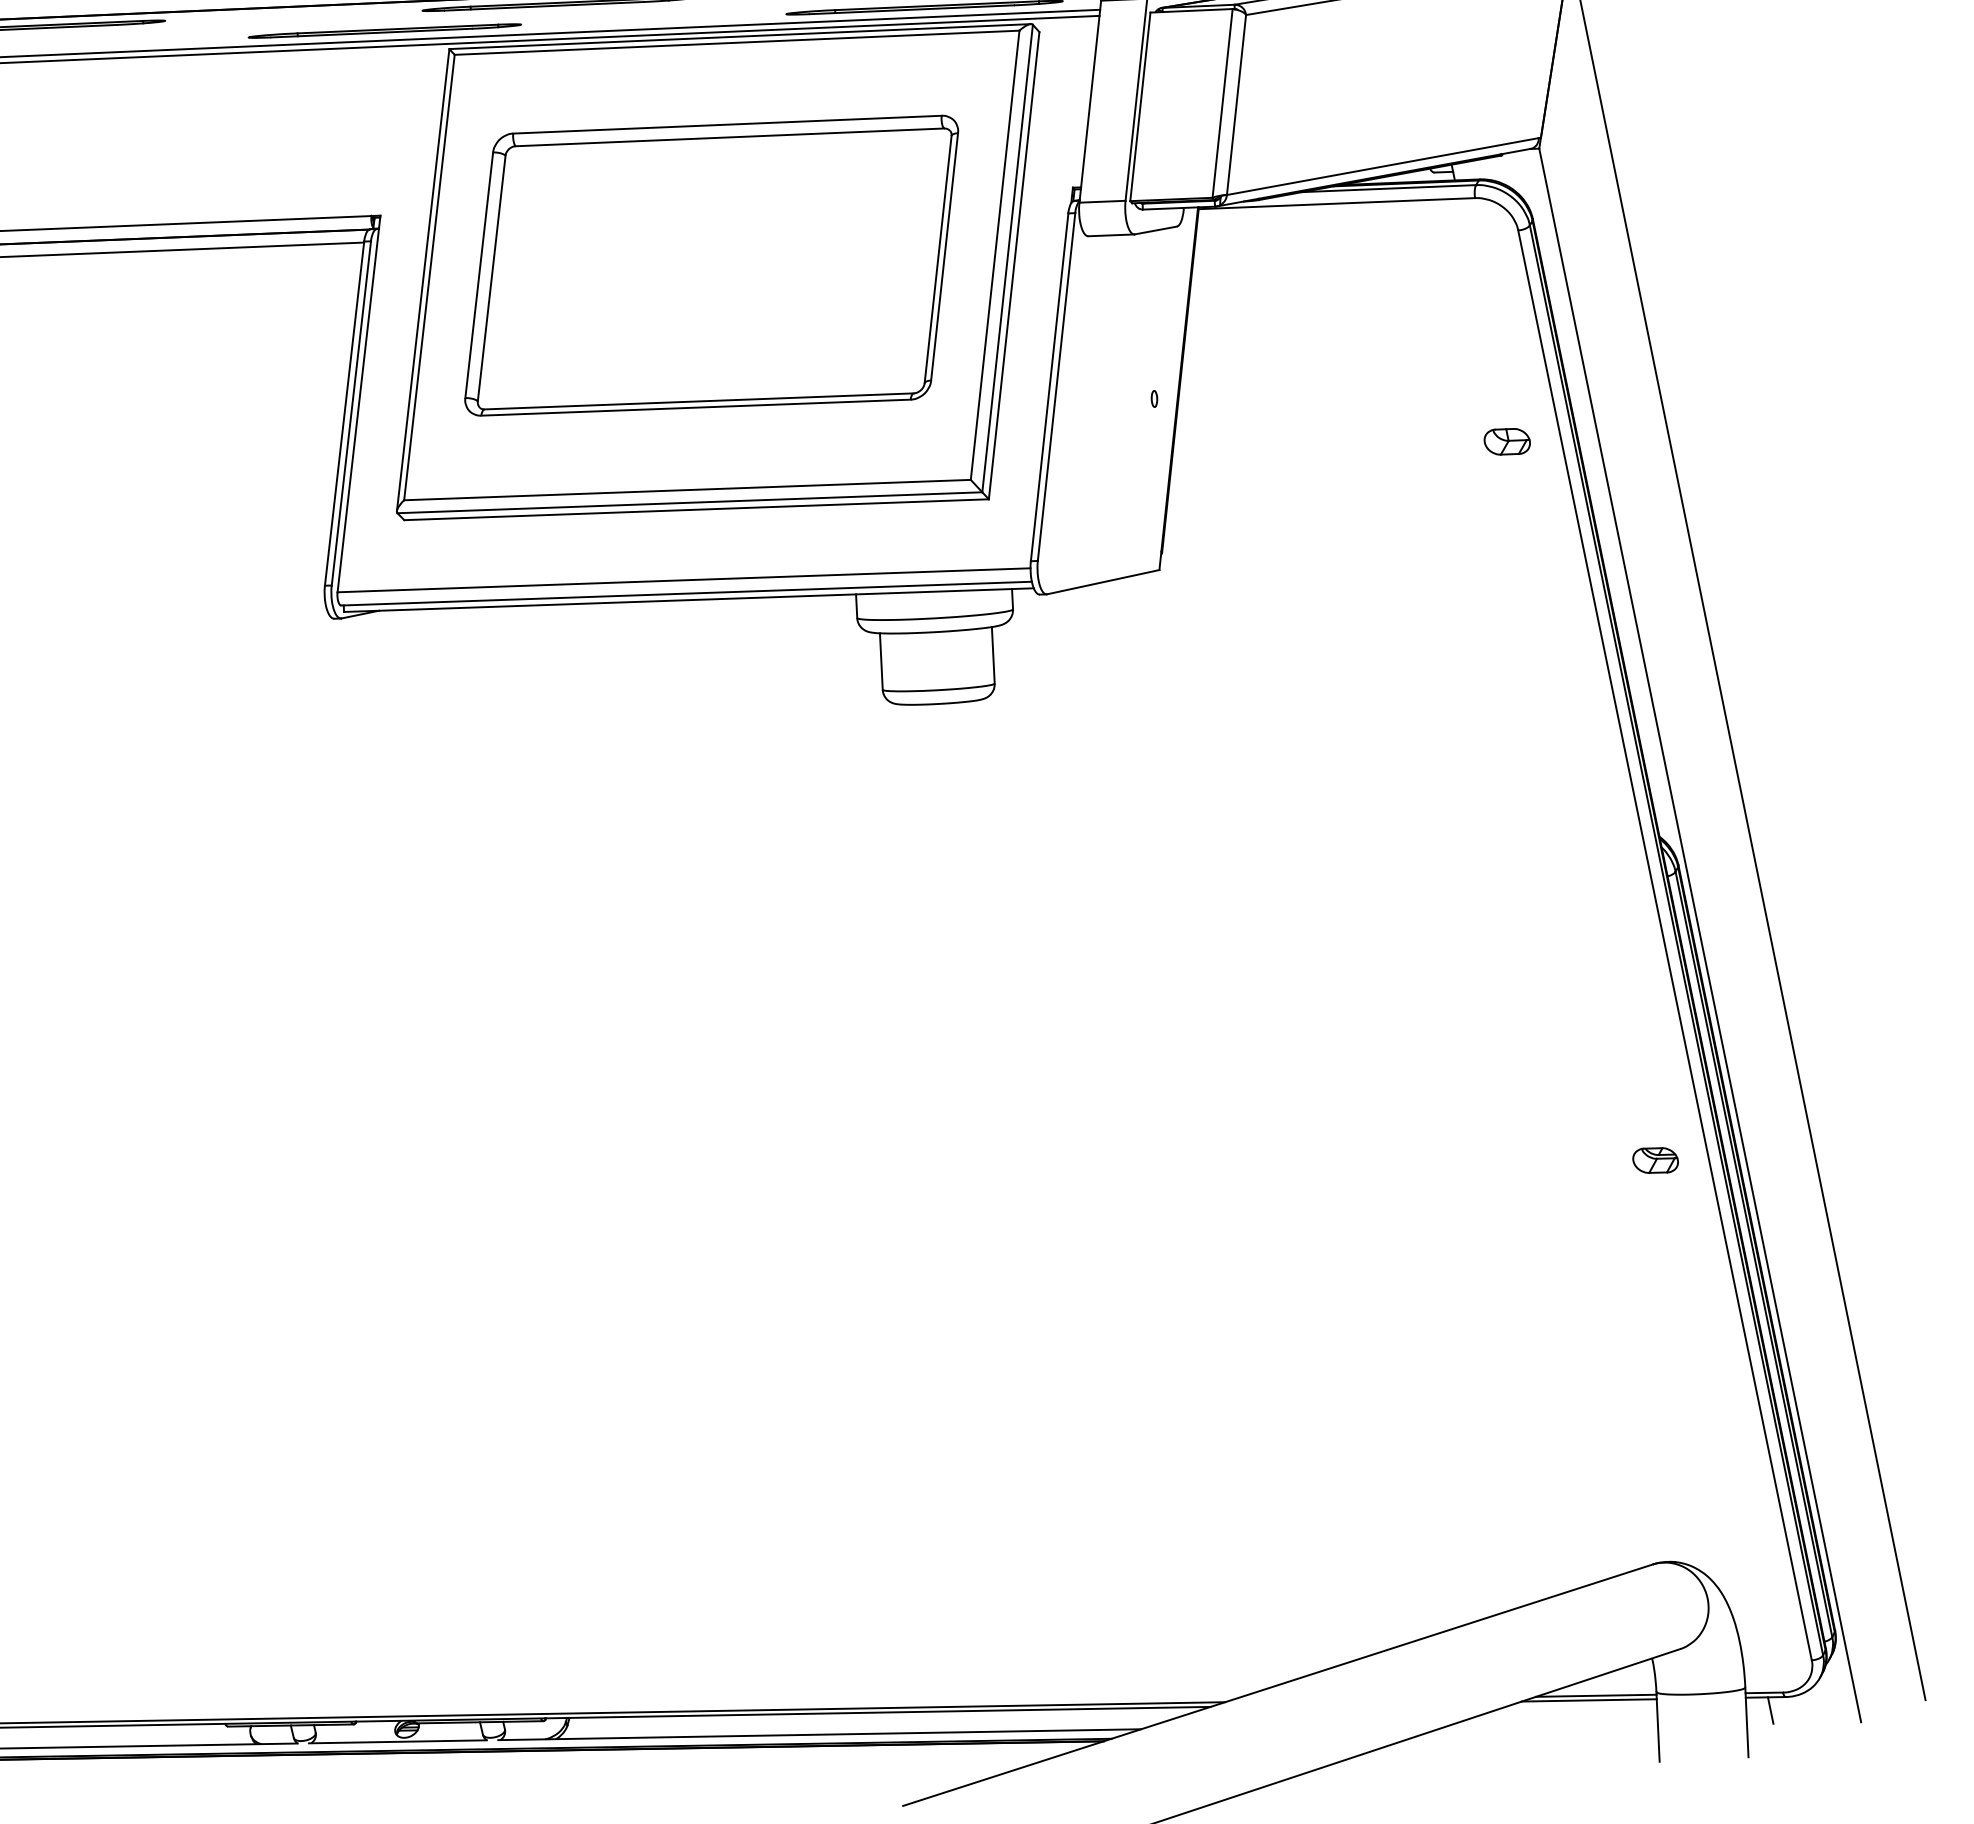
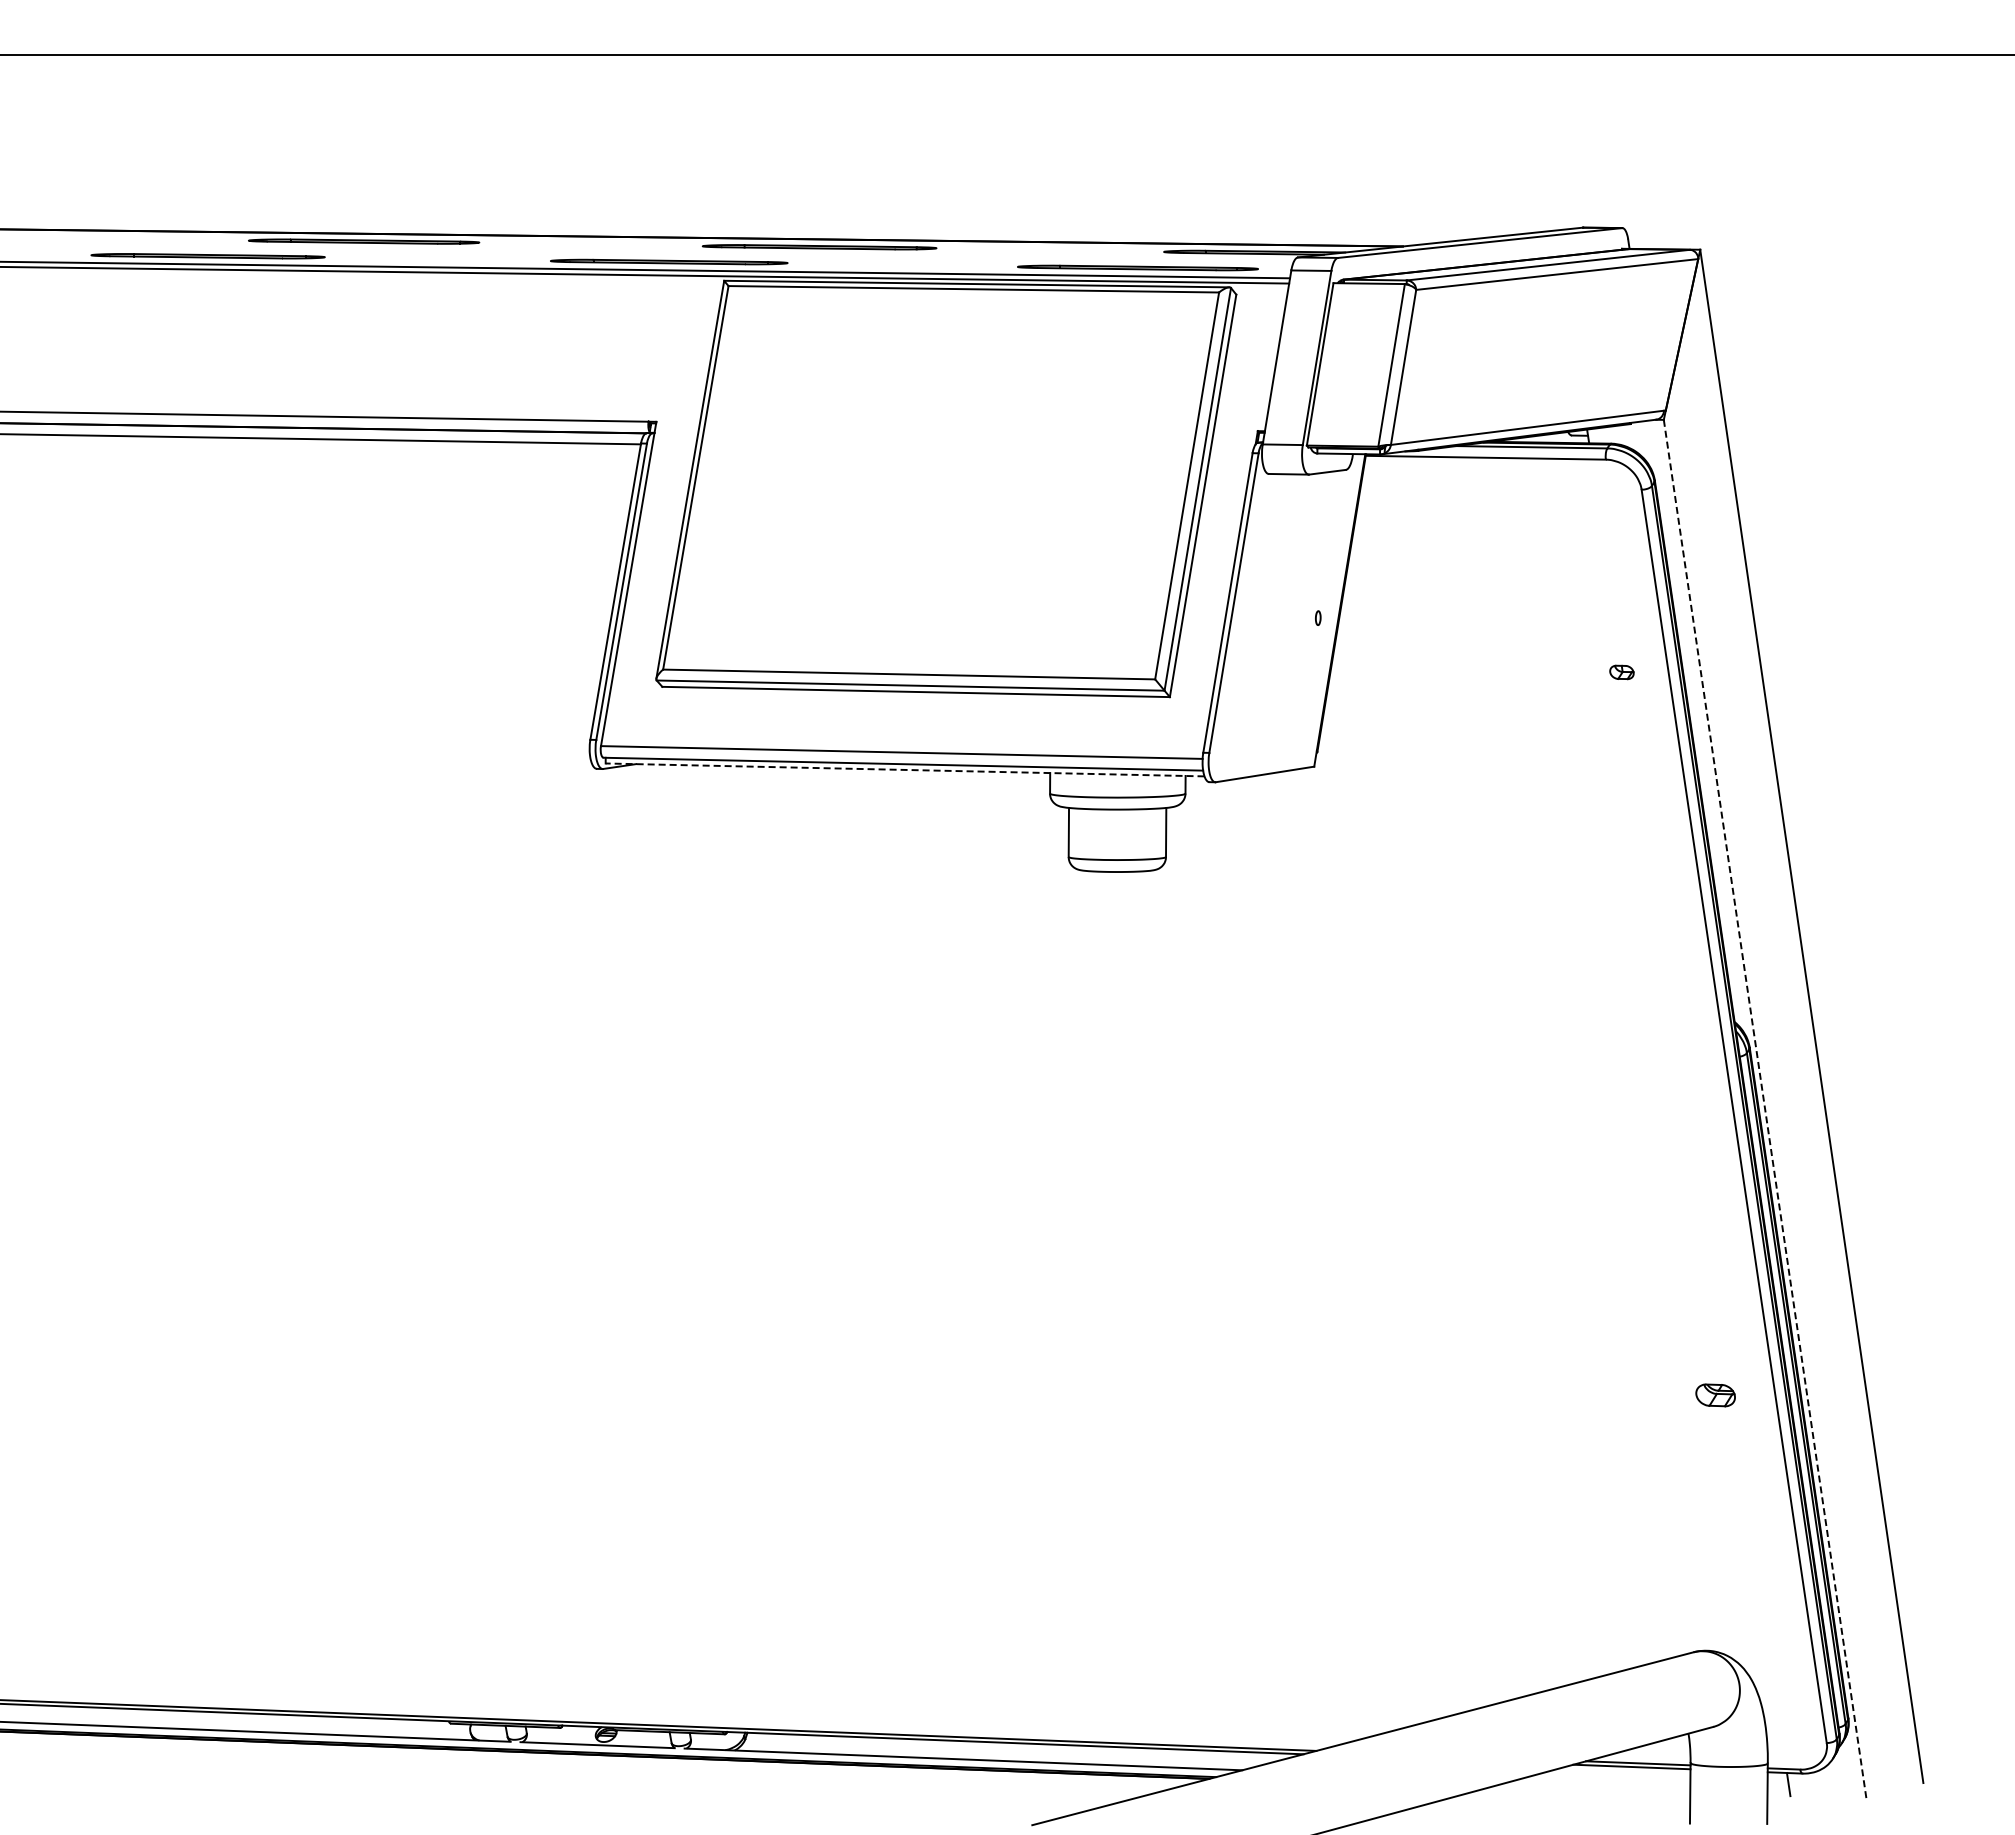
part: (712, 265) -> (941, 481), removed
part: (1506, 441) -> (1621, 672), size x0.6
line: (688, 599) -> (904, 769), solid -> dashed
line: (1700, 936) -> (1765, 1110), solid -> dashed
part: (1655, 1160) -> (1715, 1395), moved

